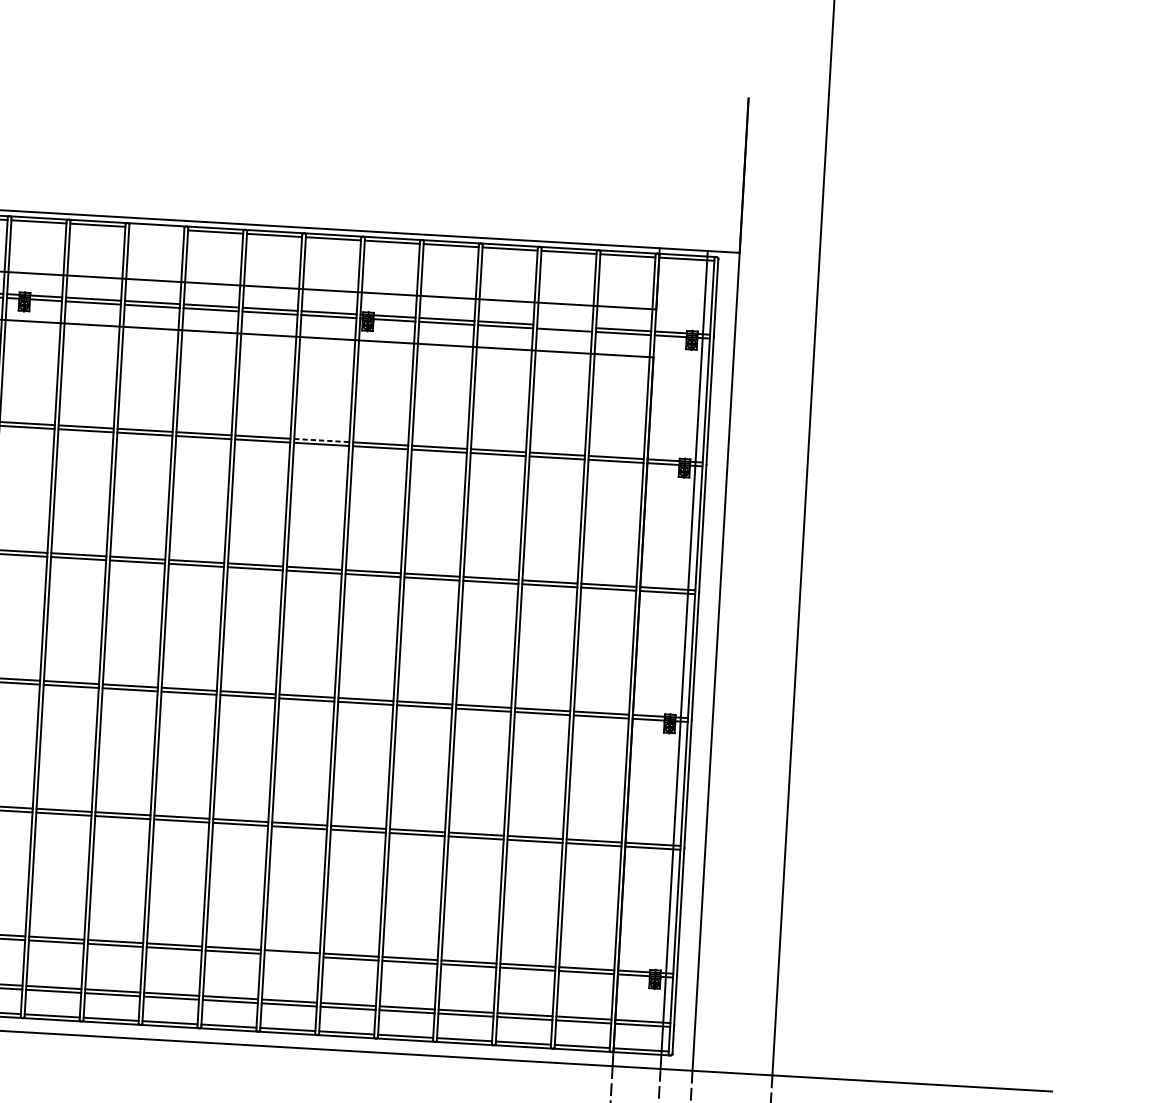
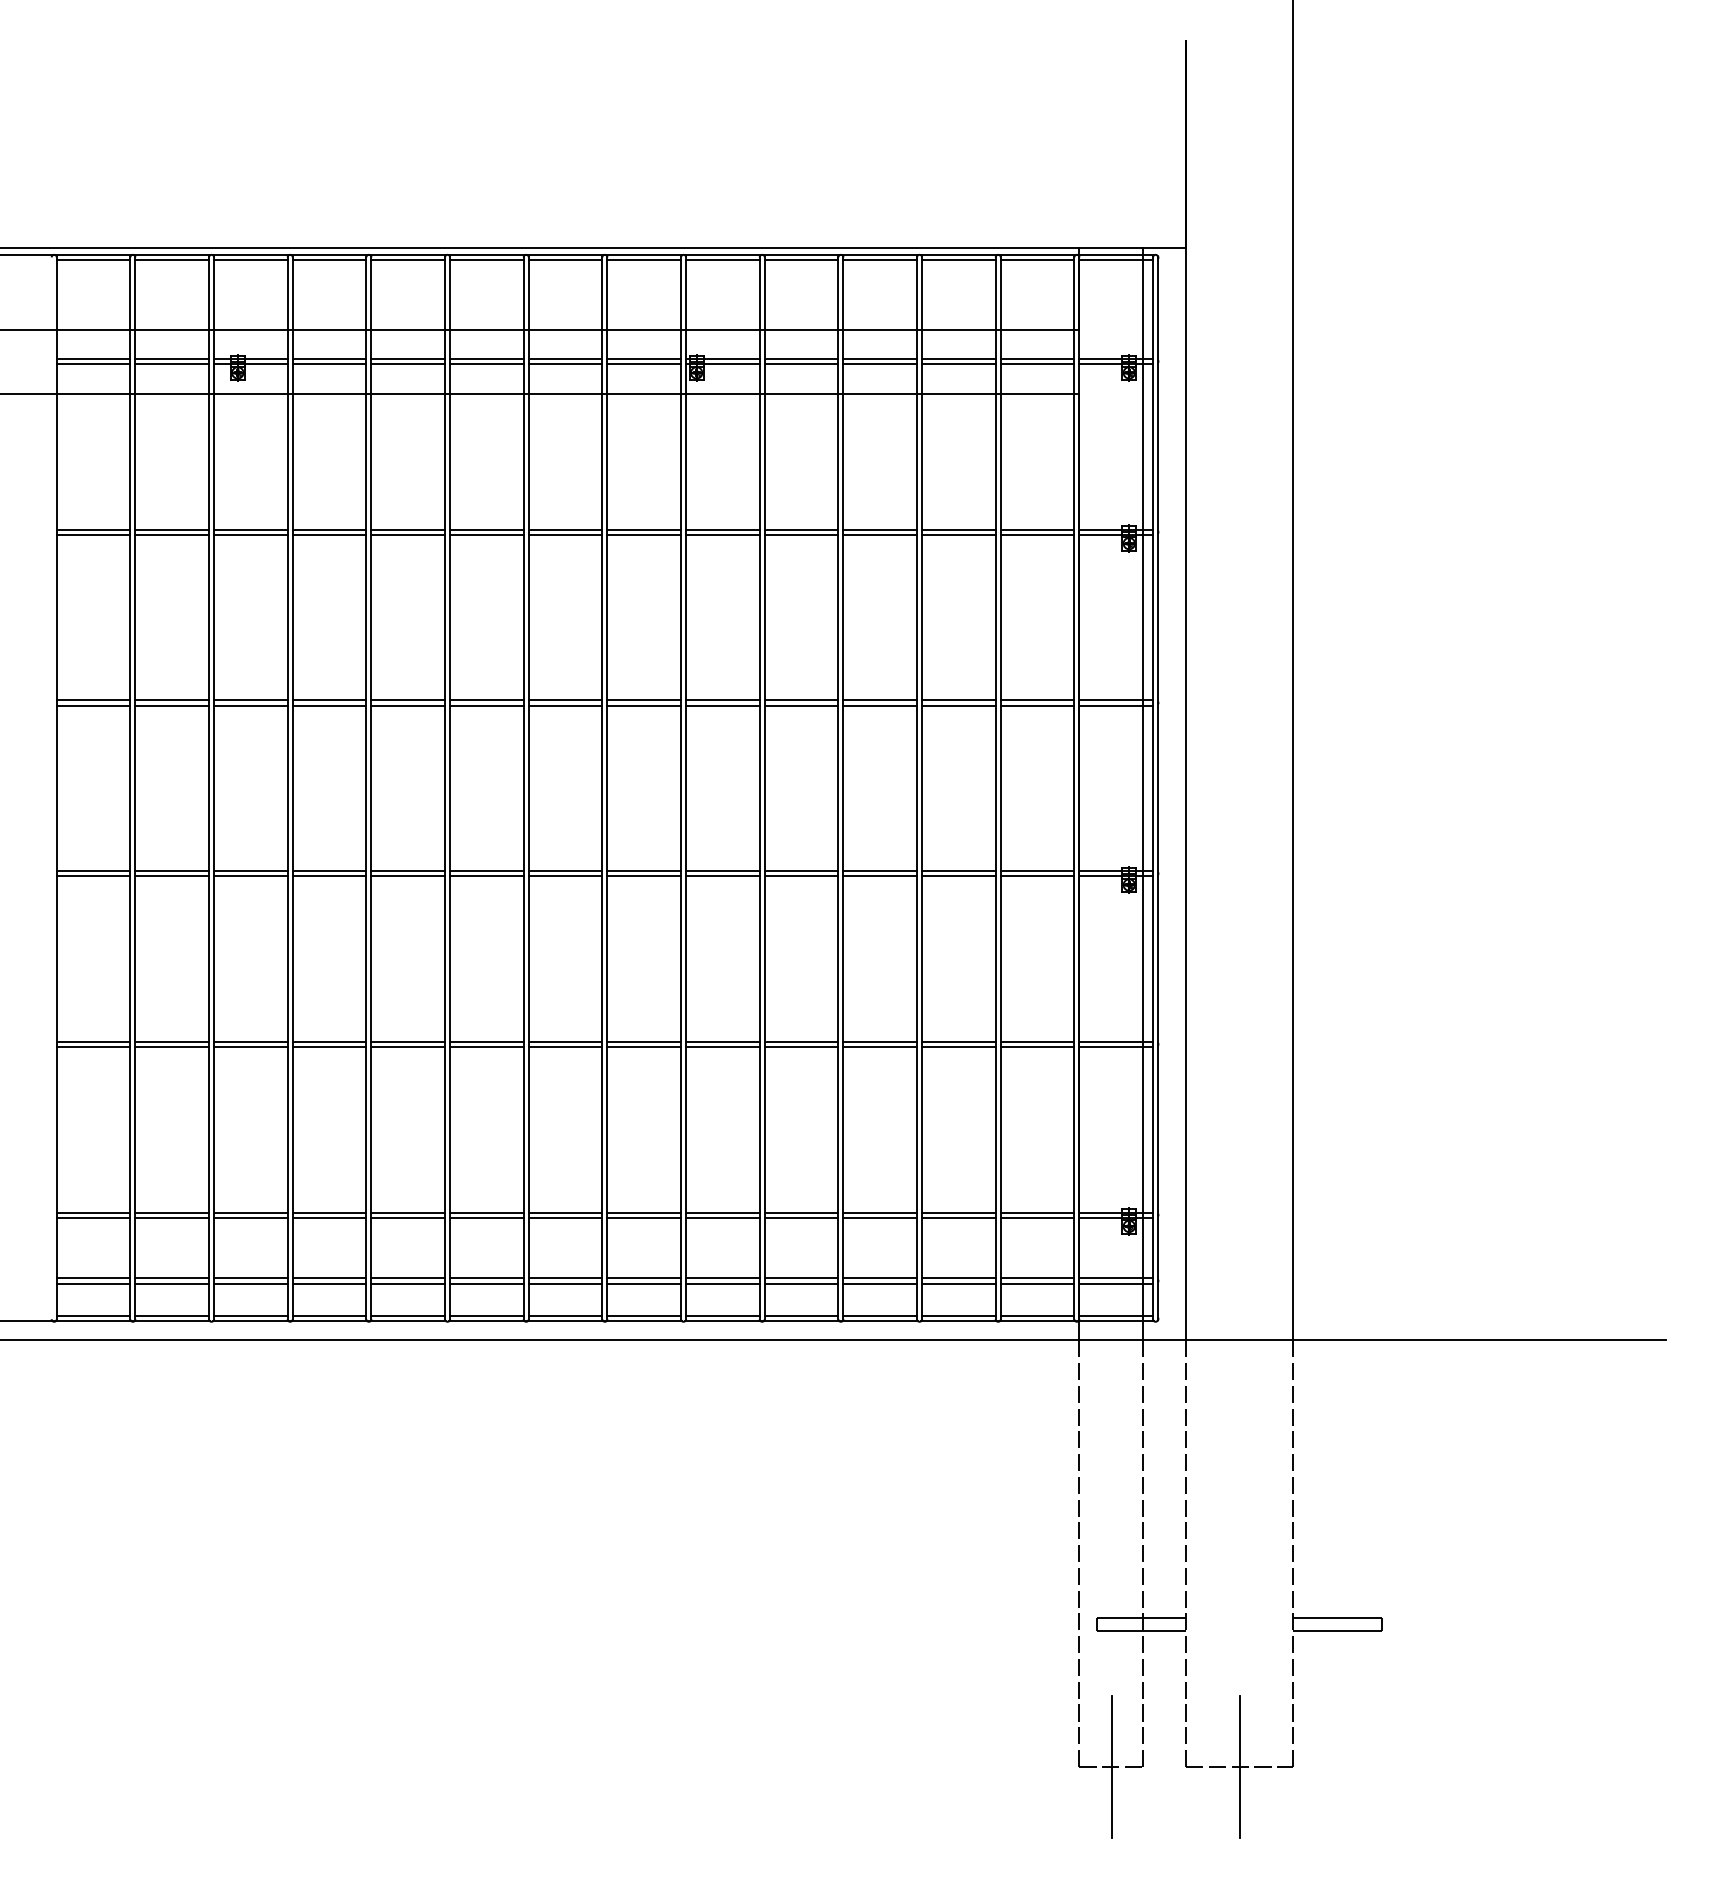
line: (156, 228) -> (408, 260), added
line: (564, 325) -> (958, 358), added
line: (322, 440) -> (644, 529), dashed -> solid
line: (292, 955) -> (644, 1217), added

